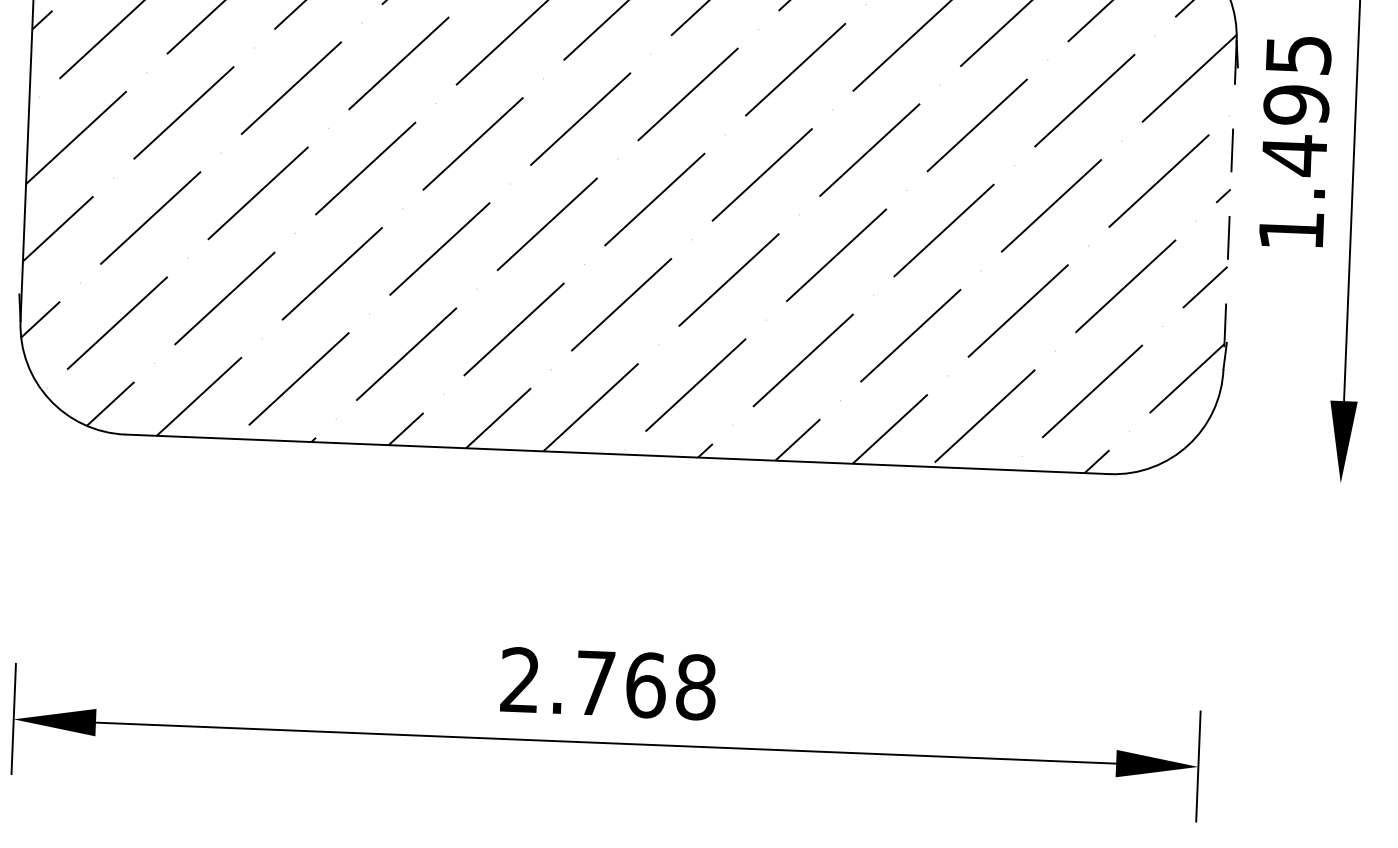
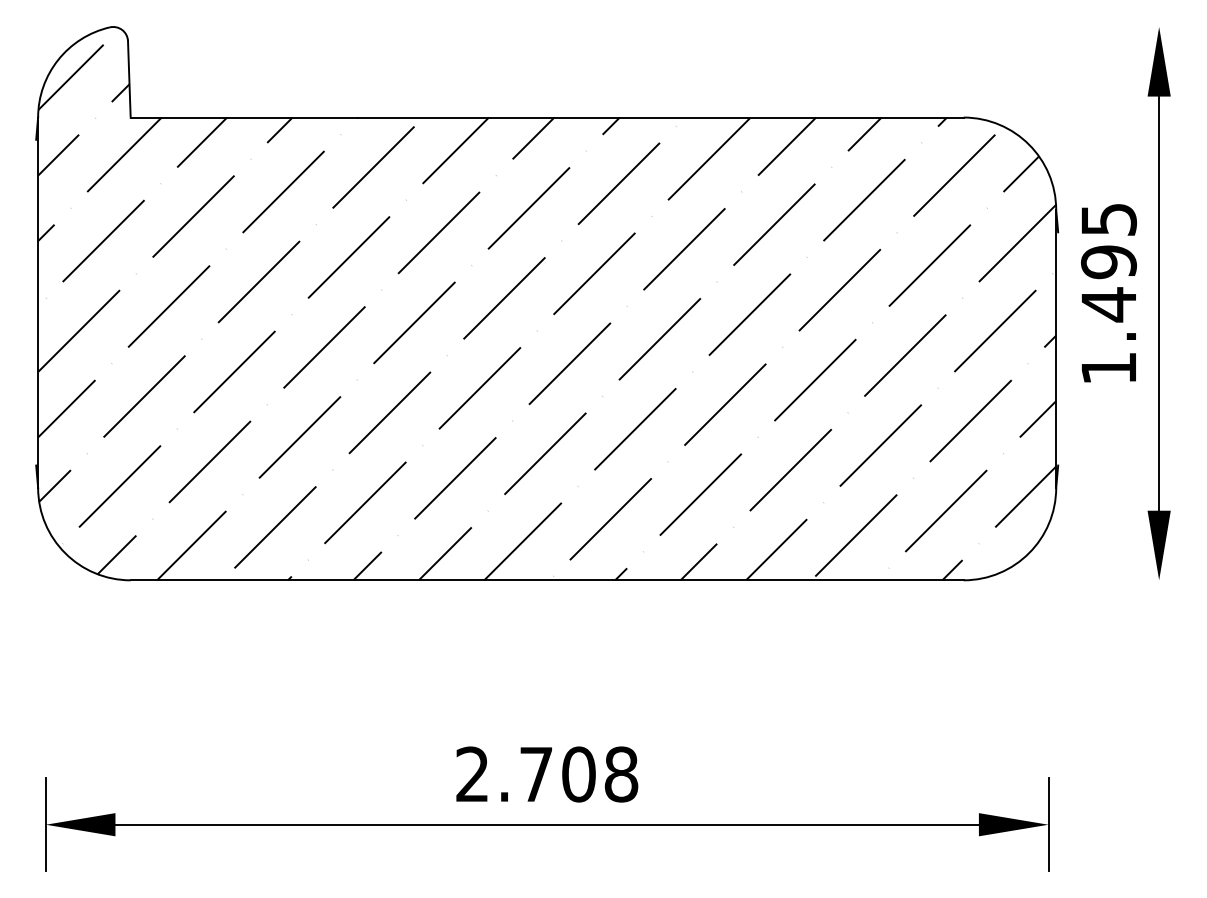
line: (1230, 204) -> (1056, 348), dashed -> solid
text: (646, 685) -> (579, 774), 2.768 -> 2.708

